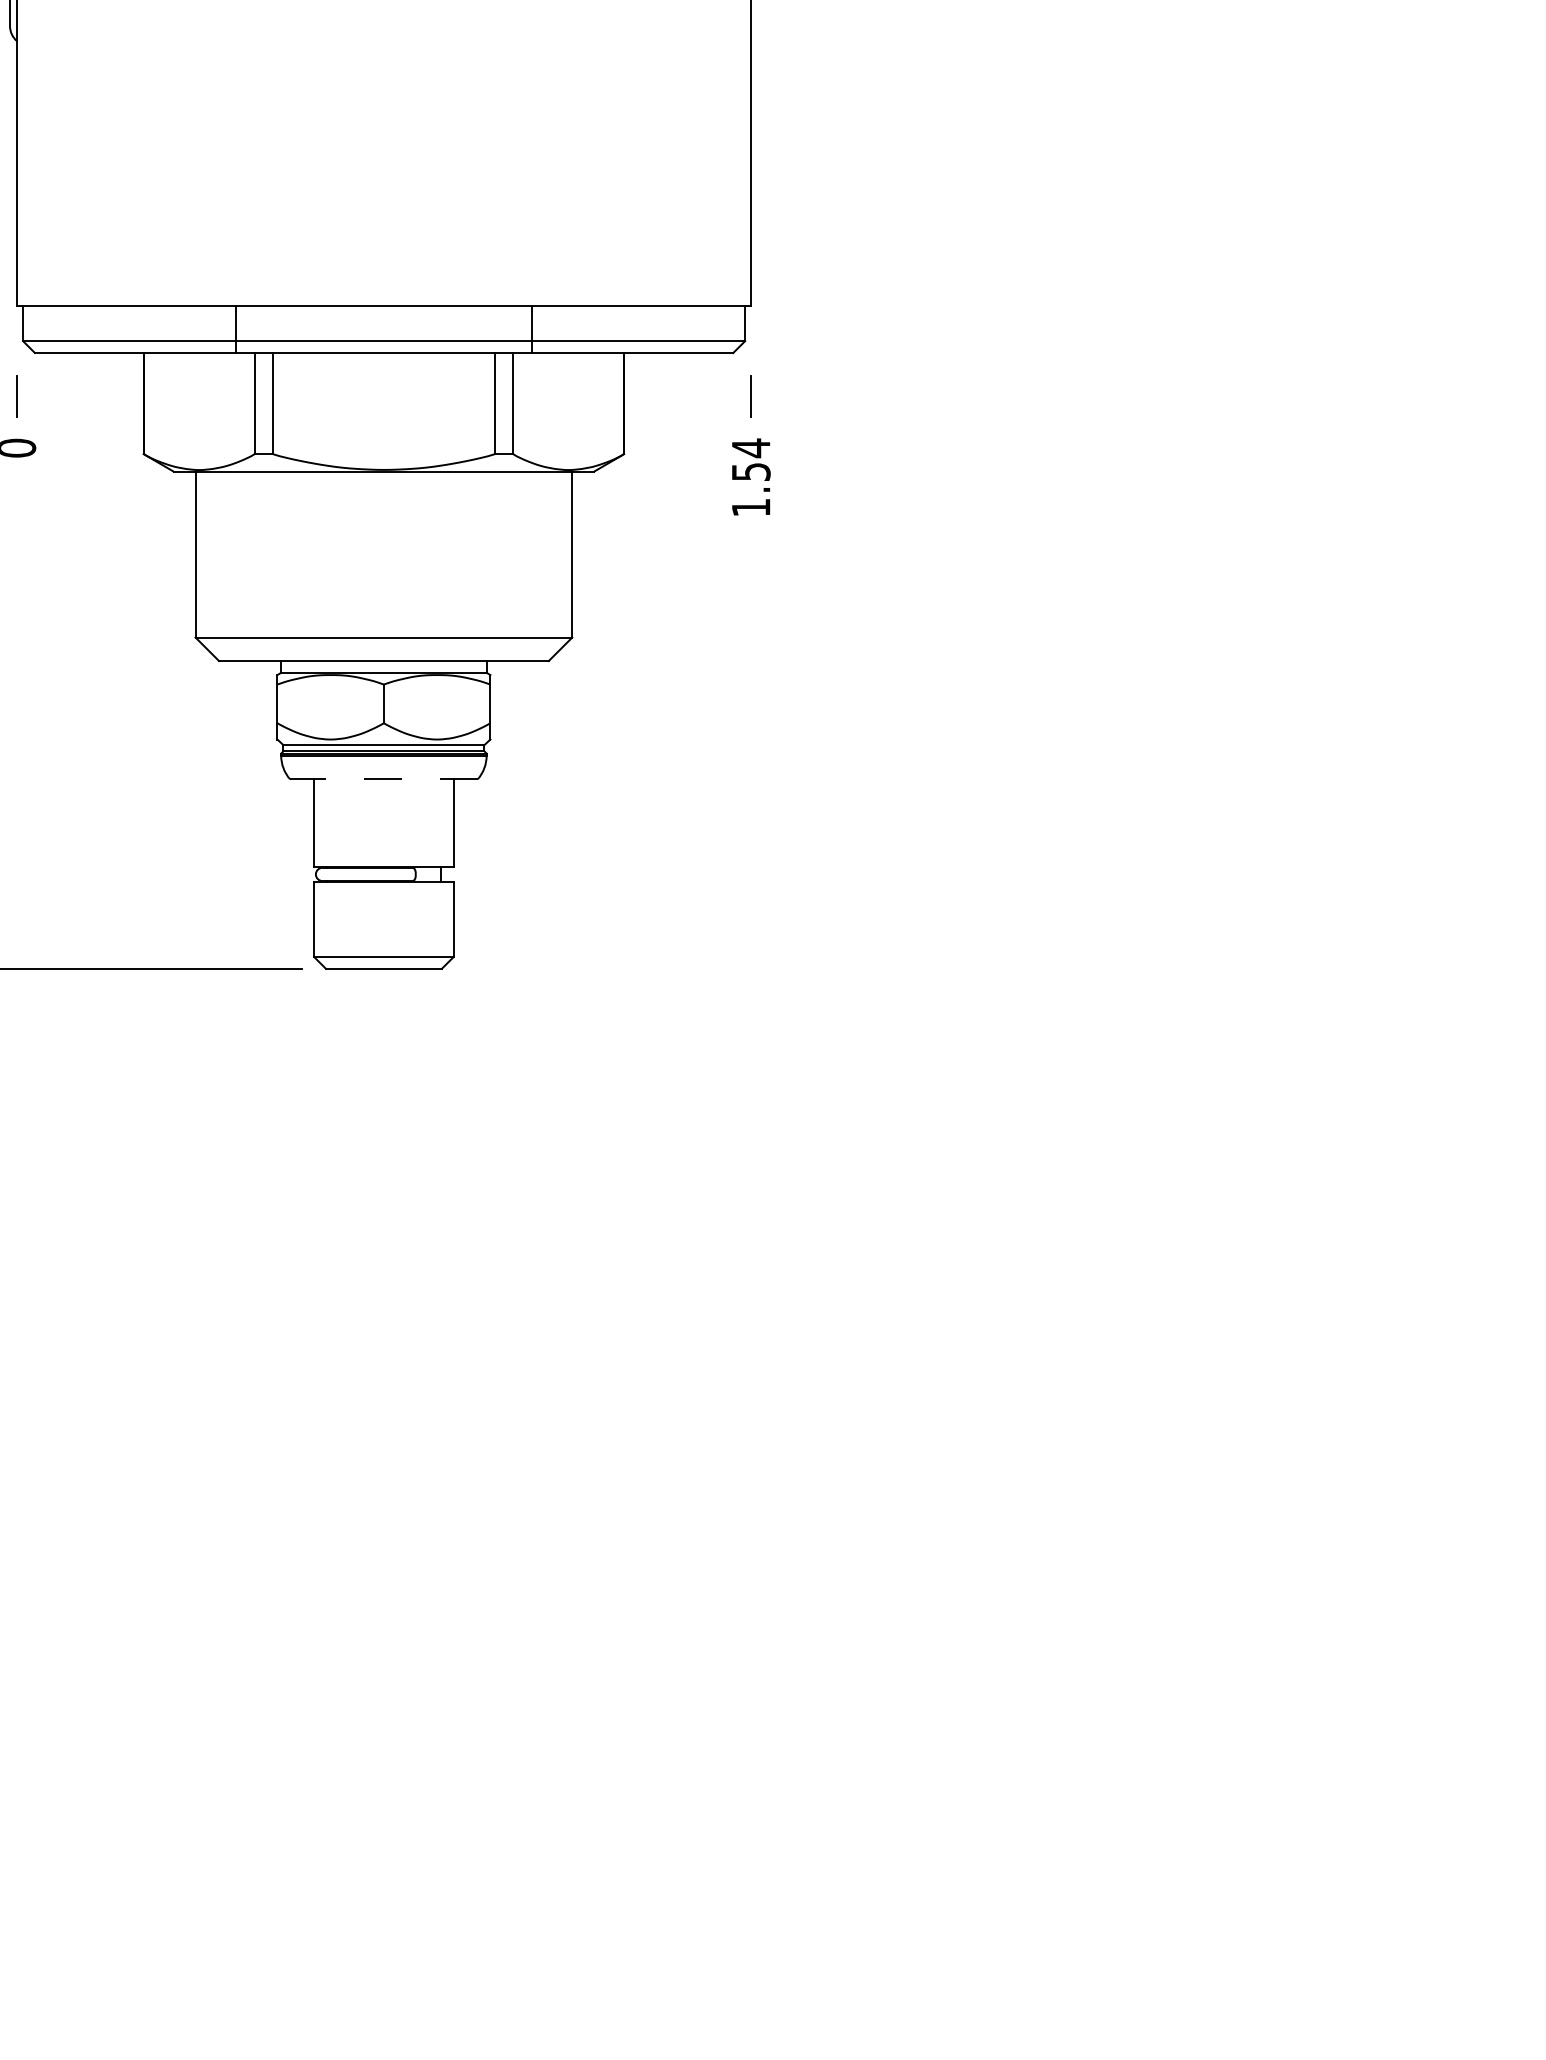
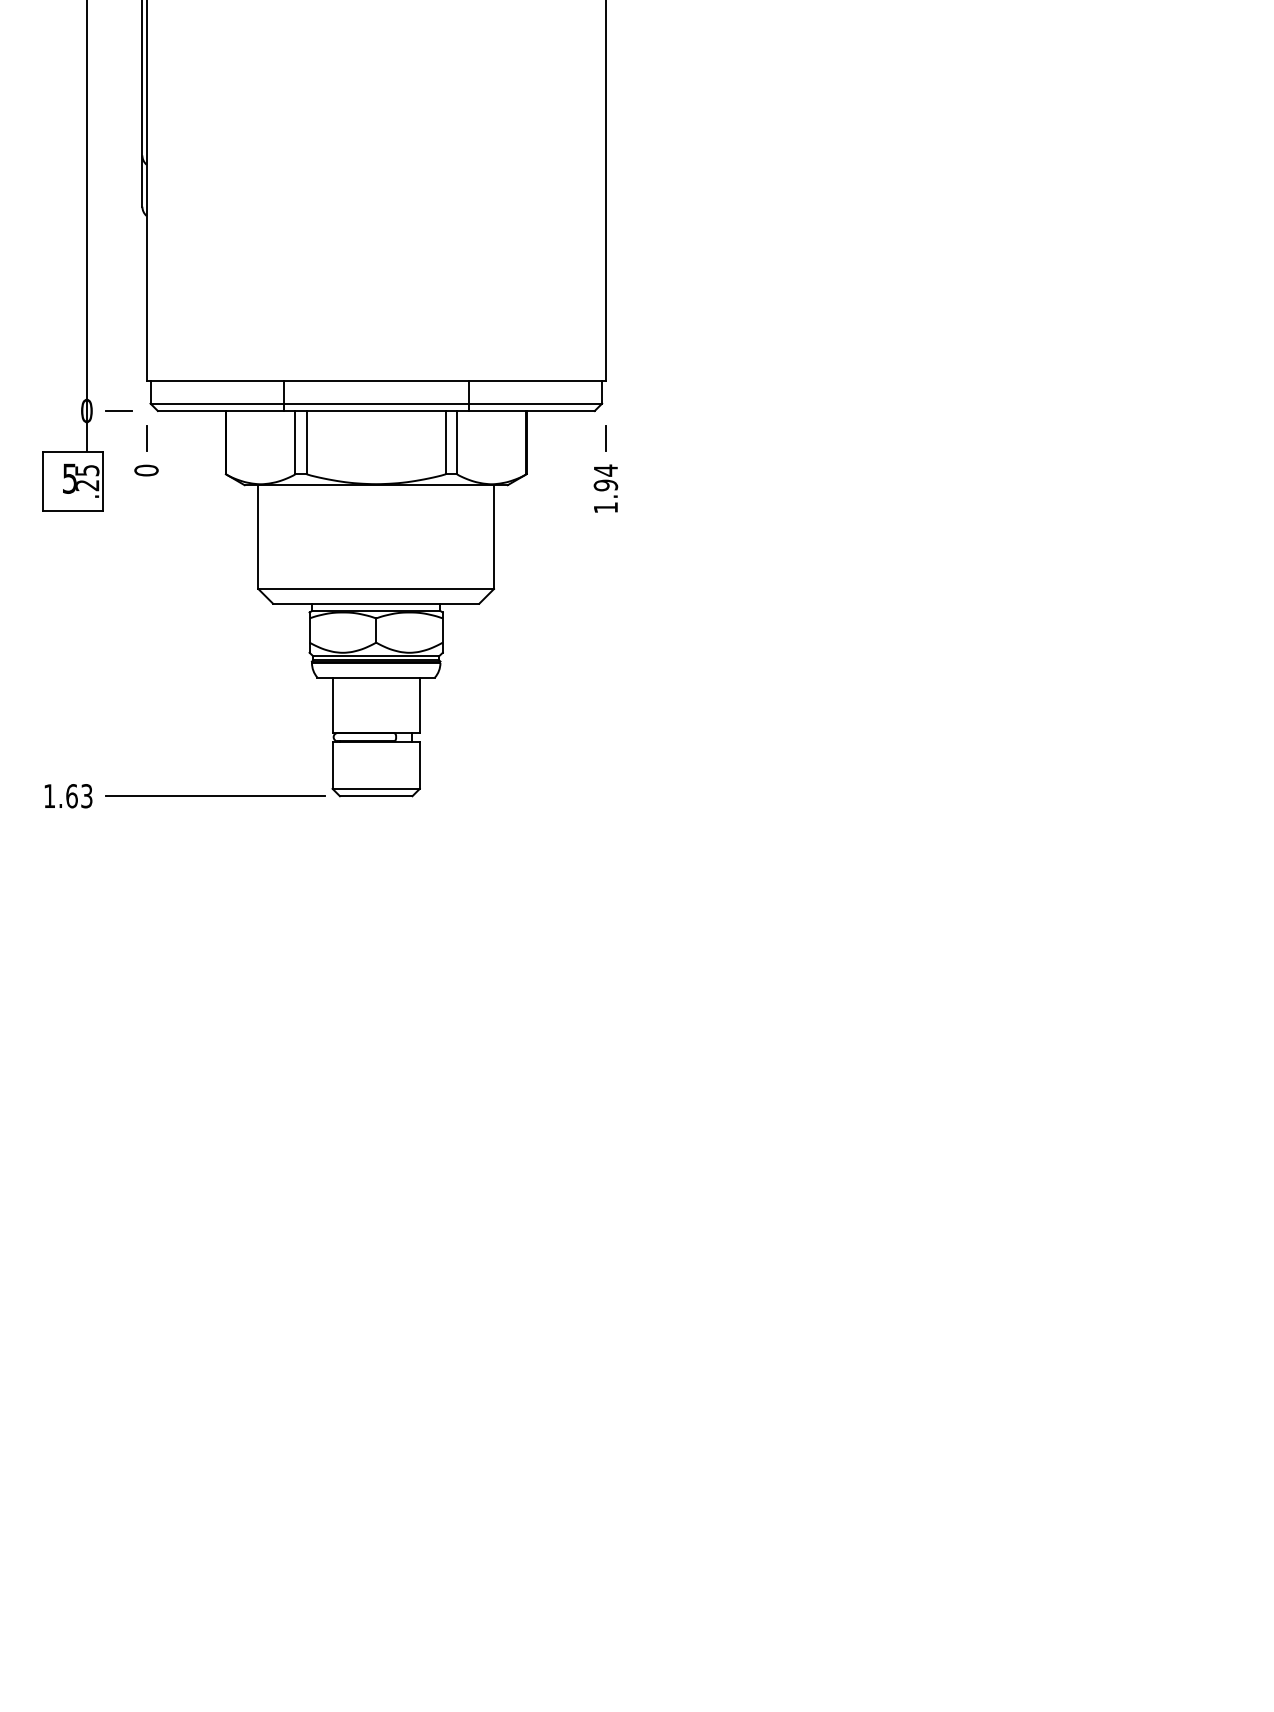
text: (750, 472) -> (605, 485), 1.54 -> 1.94
line: (384, 779) -> (376, 677), dashed -> solid

